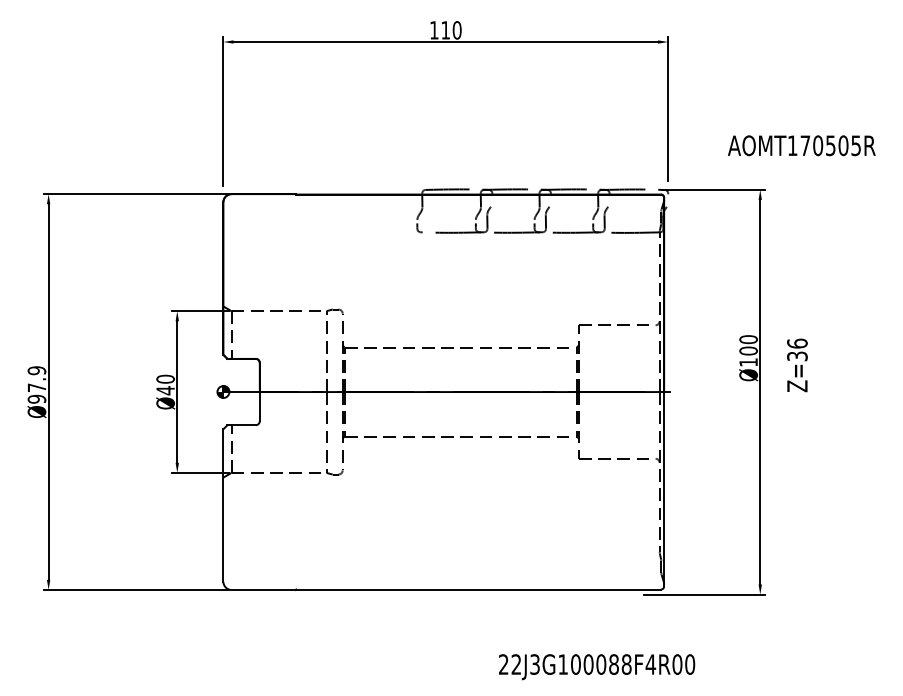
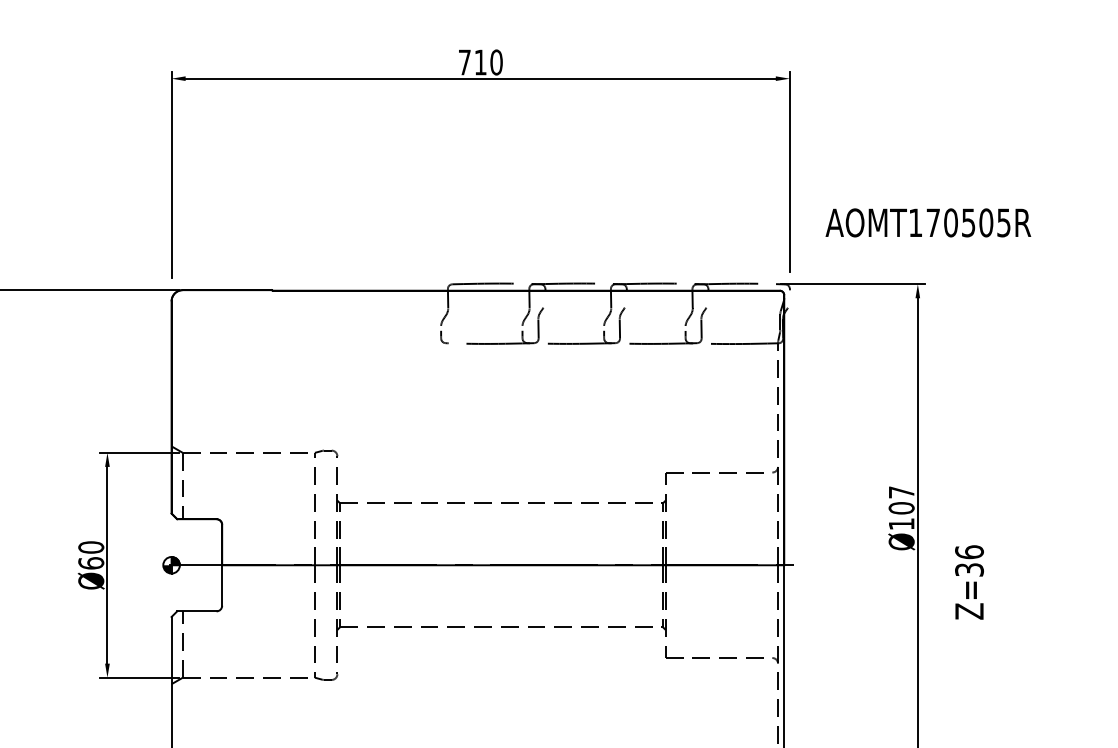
text: (434, 30) -> (465, 62), 110 -> 710
text: (801, 145) -> (927, 222), moved
text: (748, 339) -> (901, 492), Ø100 -> Ø107
text: (797, 365) -> (969, 582), moved
text: (165, 390) -> (91, 563), Ø40 -> Ø60

